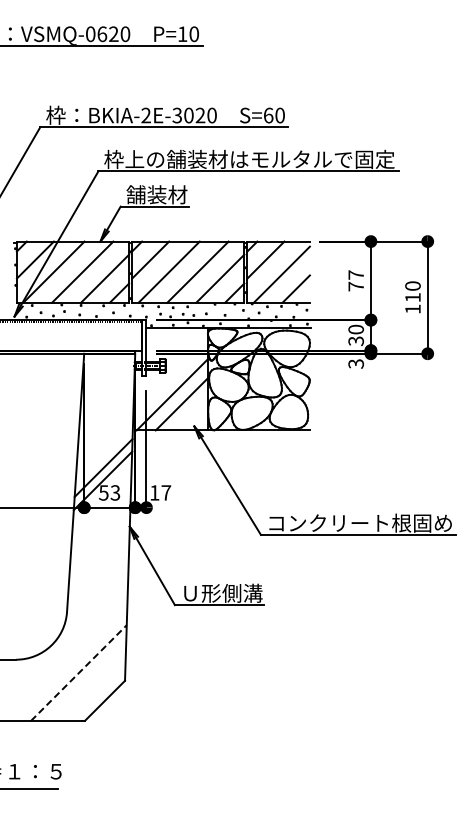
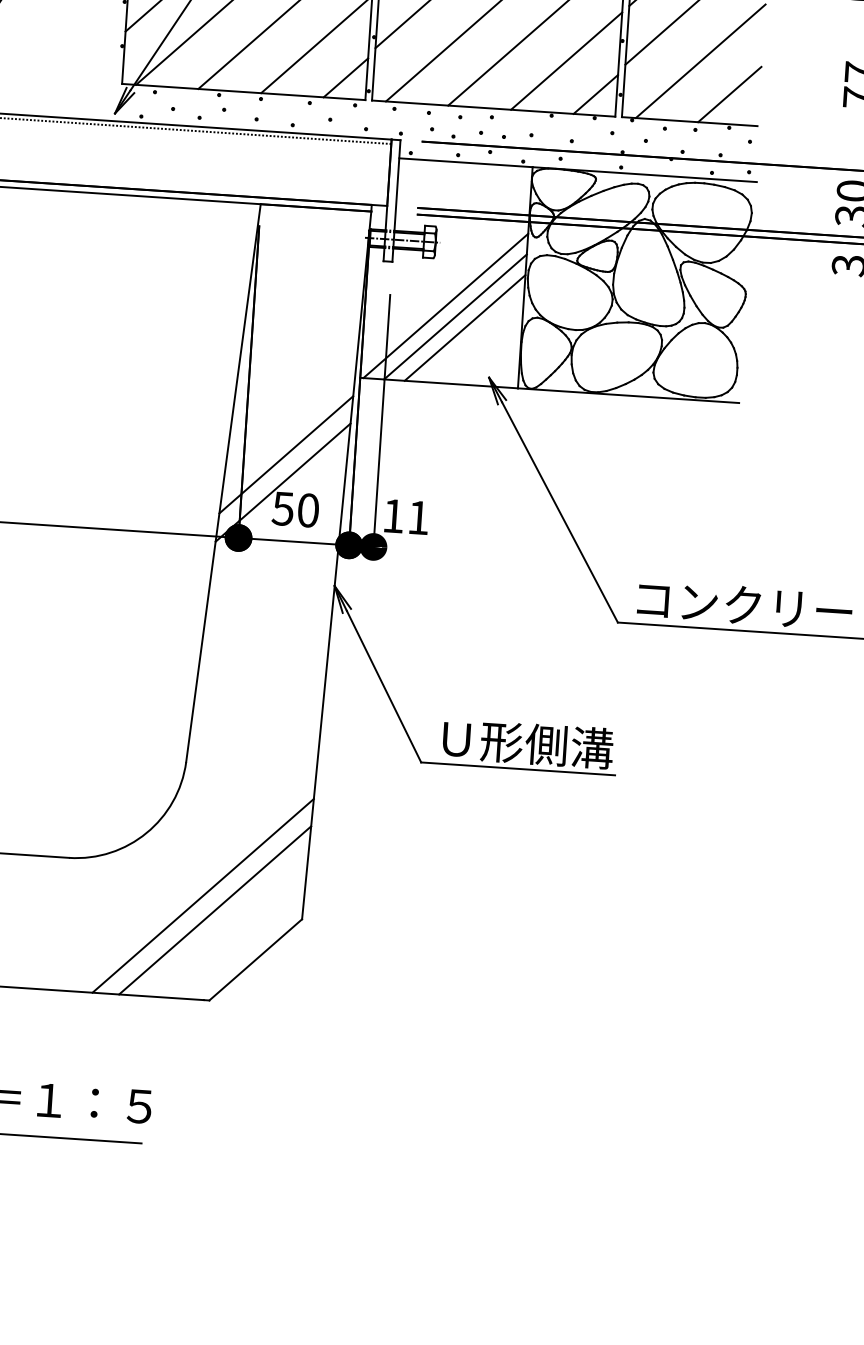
line: (176, 399) -> (454, 316), added
text: (115, 492) -> (308, 509), 53 -> 50
text: (166, 492) -> (419, 516), 17 -> 11
line: (78, 673) -> (202, 896), dashed -> solid
line: (84, 678) -> (214, 908), added

